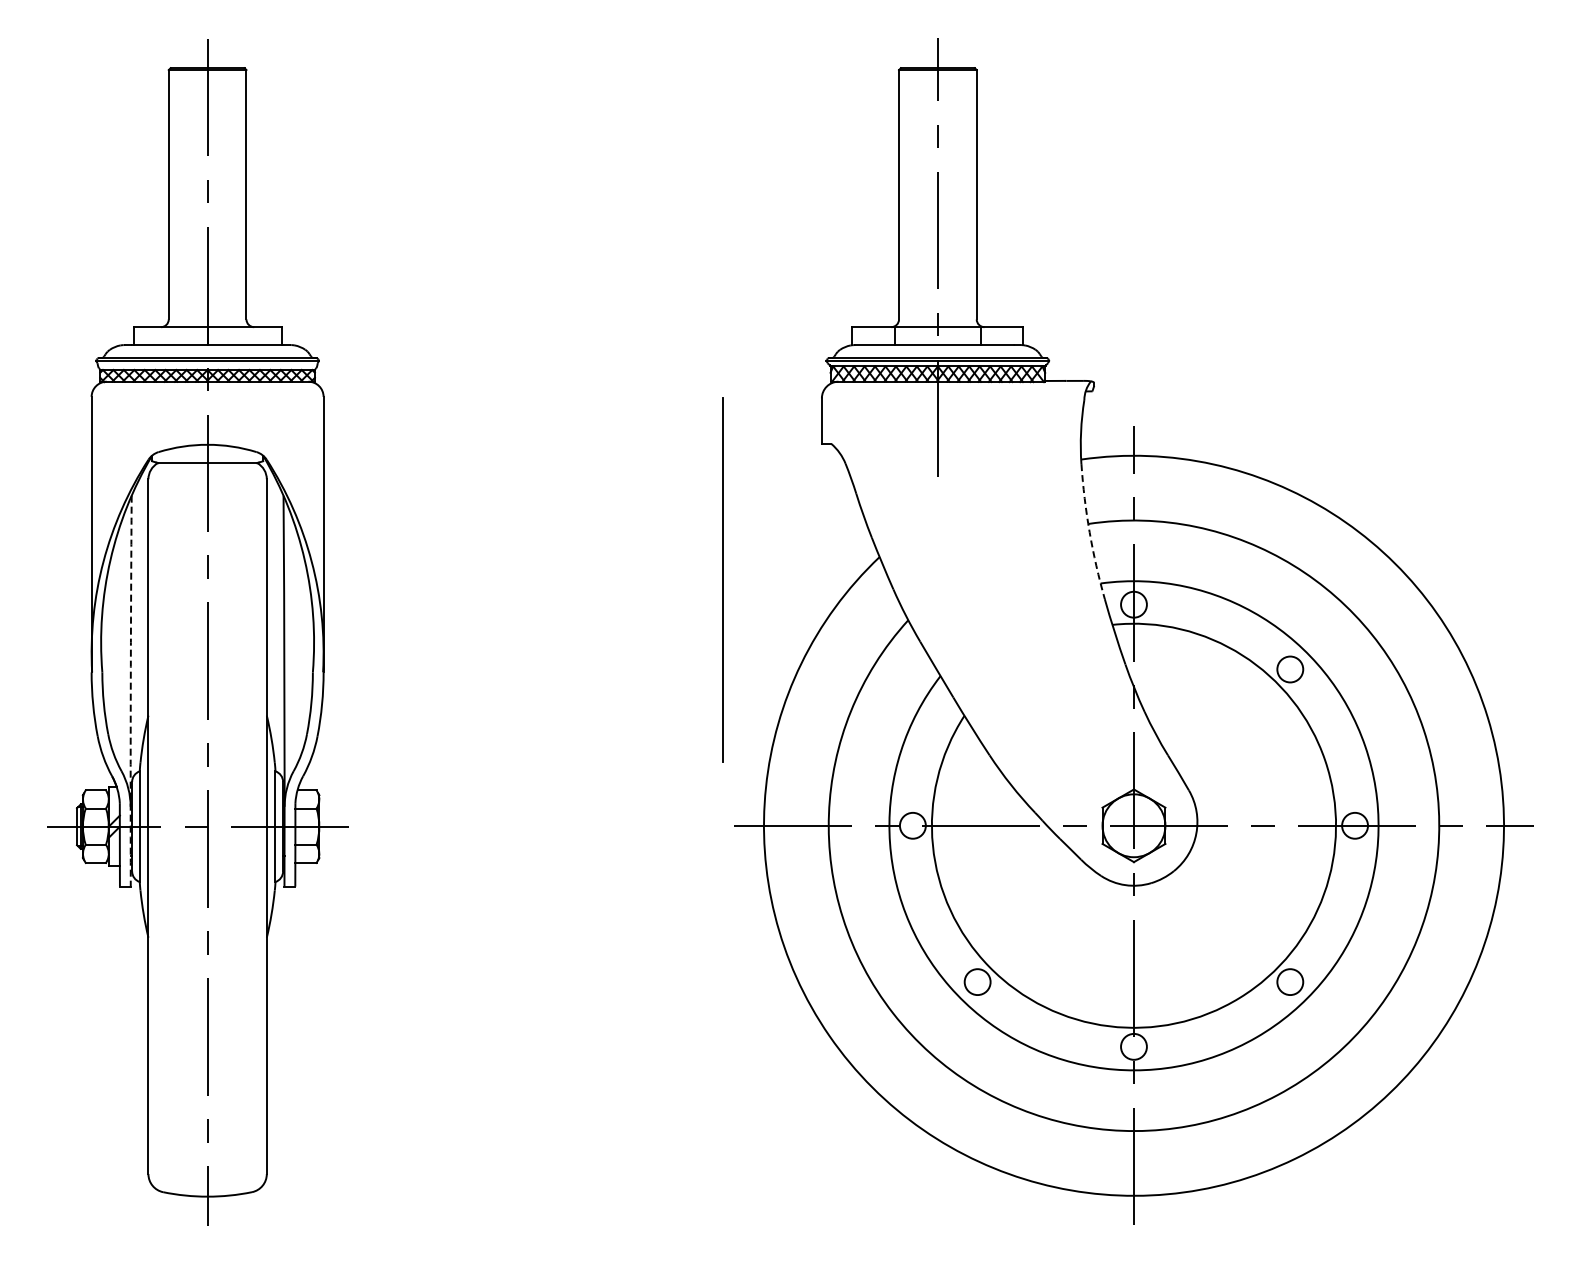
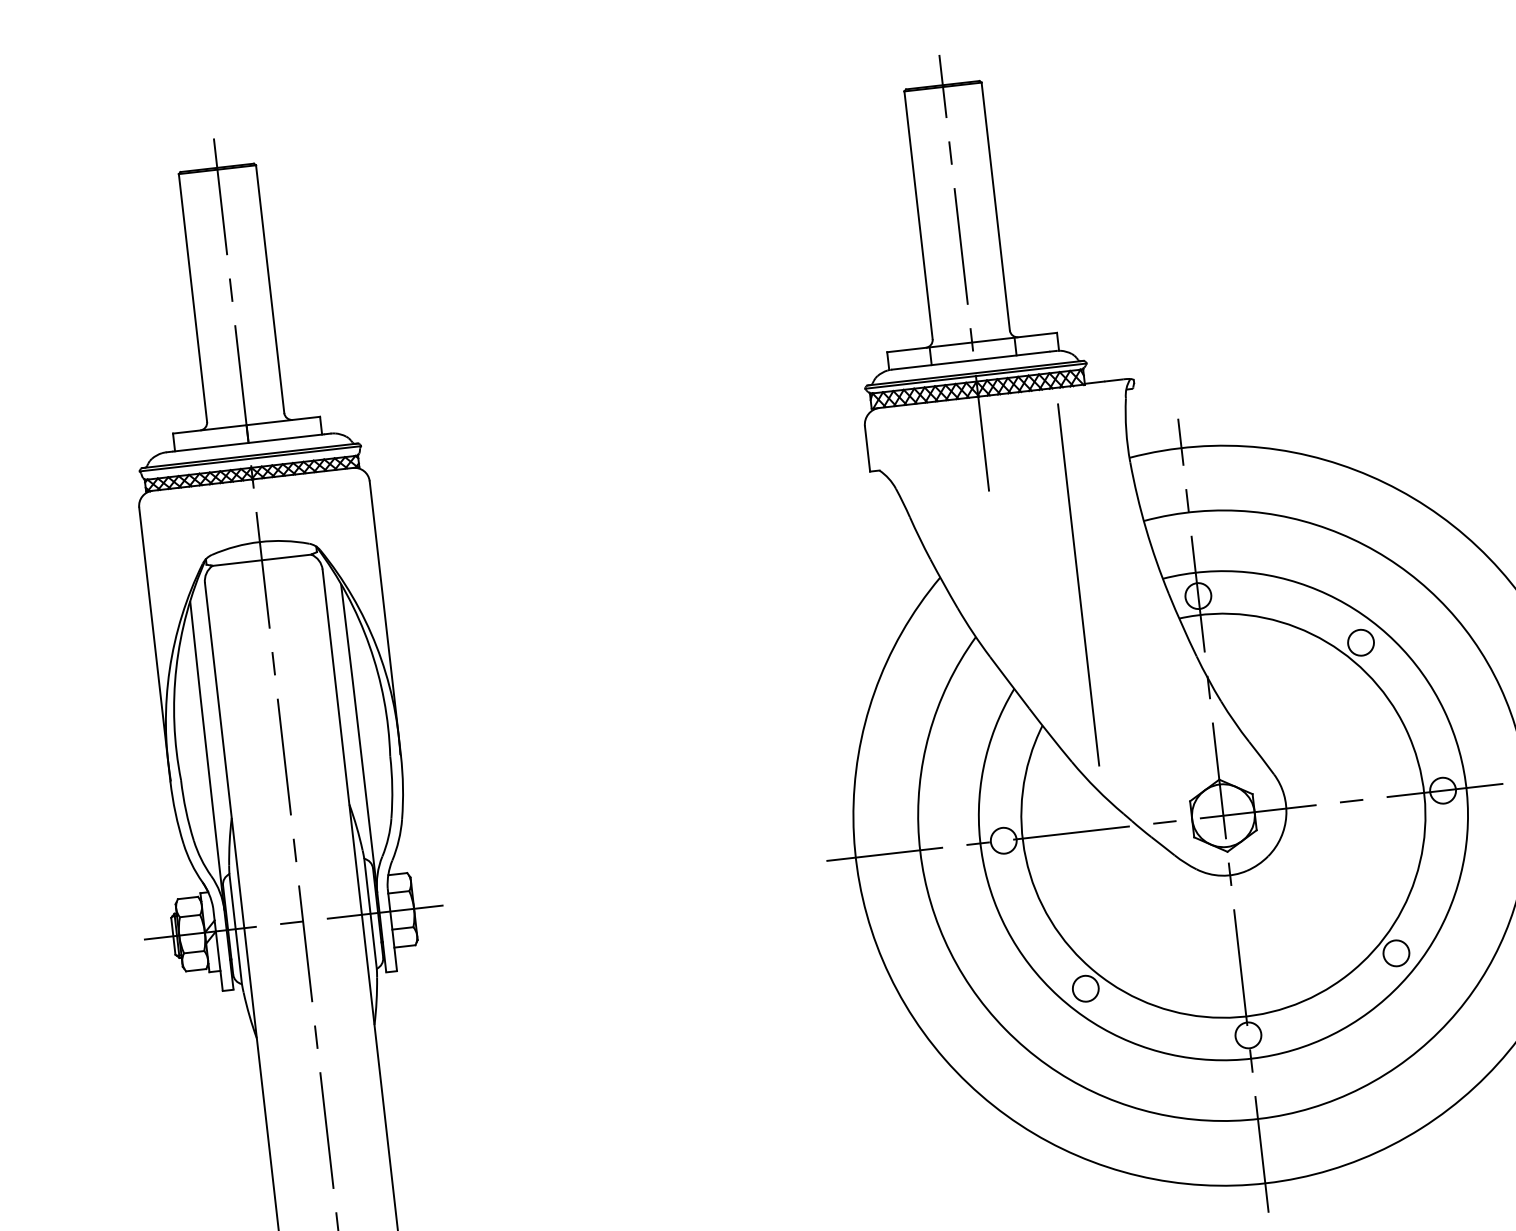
arc: (1089, 532) -> (1146, 529), dashed -> solid
line: (722, 579) -> (1077, 584), moved
arc: (130, 691) -> (211, 795), dashed -> solid

